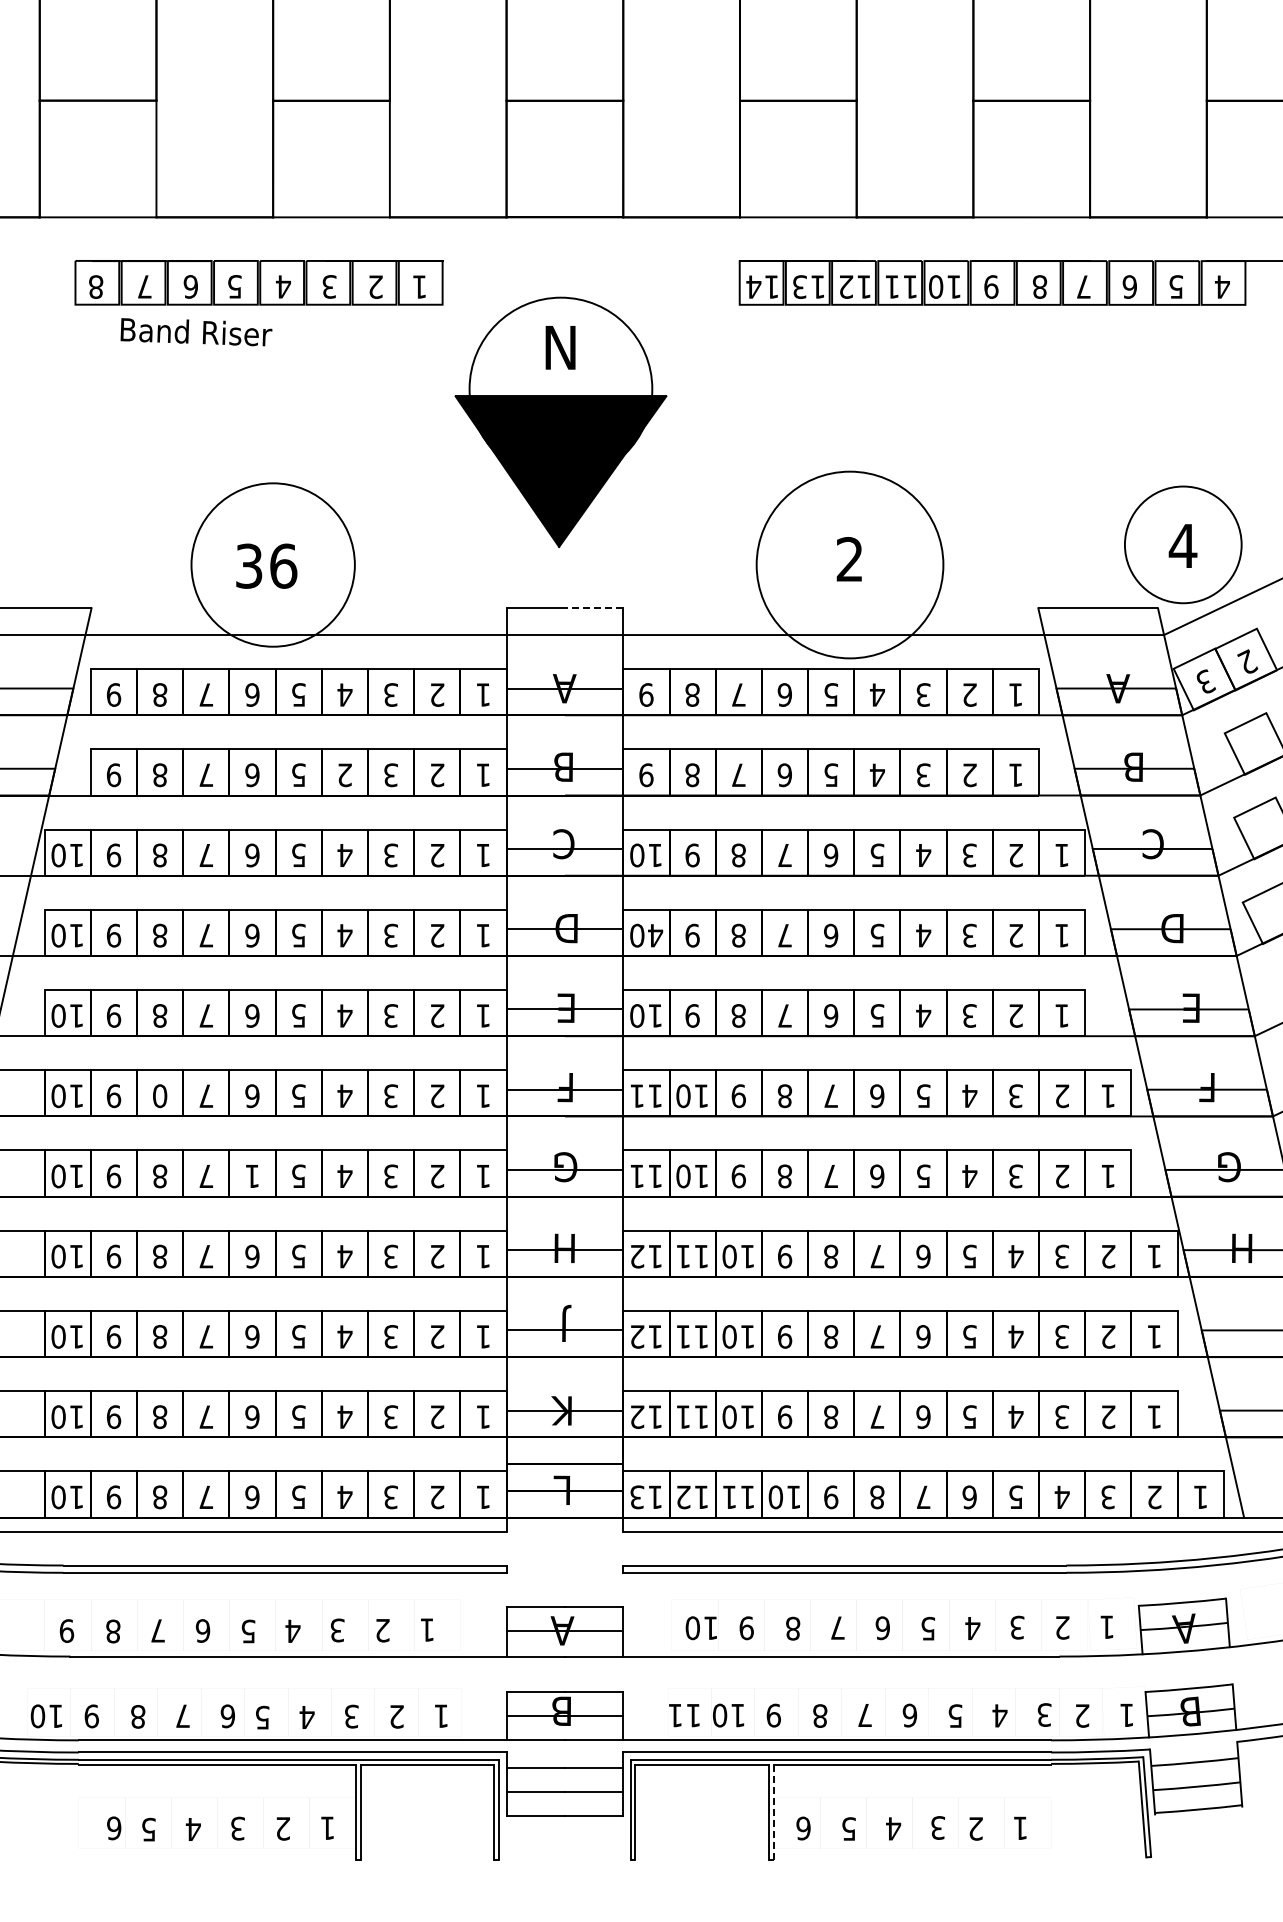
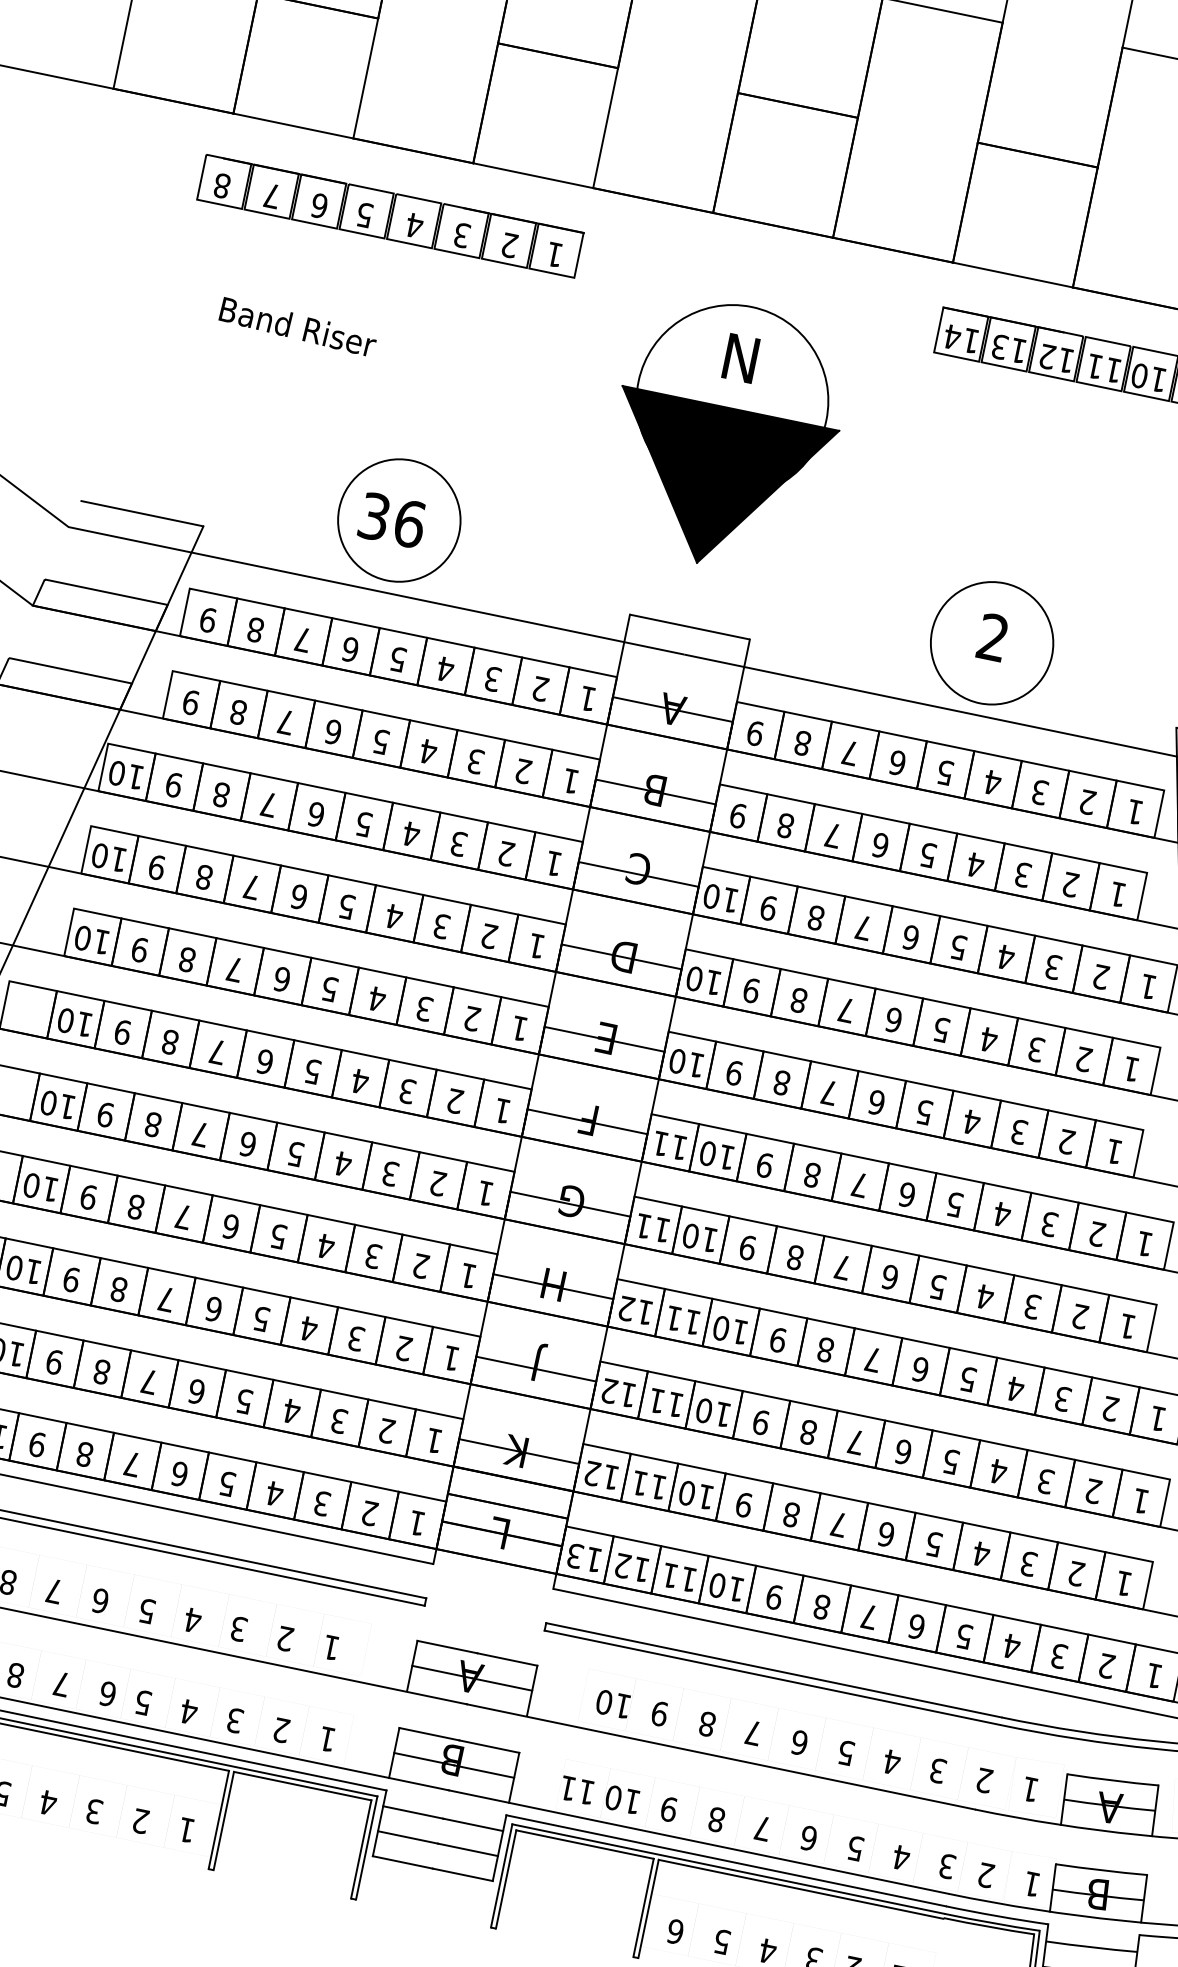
part: (258, 282) -> (389, 215), moved
text: (196, 332) -> (298, 327), moved
circle: (272, 564) -> (398, 519), size x0.71
circle: (849, 564) -> (991, 642), size x0.62
line: (593, 608) -> (719, 633), dashed -> solid
text: (344, 775) -> (427, 752), 2 -> 4
text: (655, 935) -> (713, 982), 40 -> 10
text: (160, 1095) -> (170, 1041), 0 -> 8
text: (252, 1176) -> (247, 1144), 1 -> 6
line: (774, 1812) -> (649, 1909), dashed -> solid

